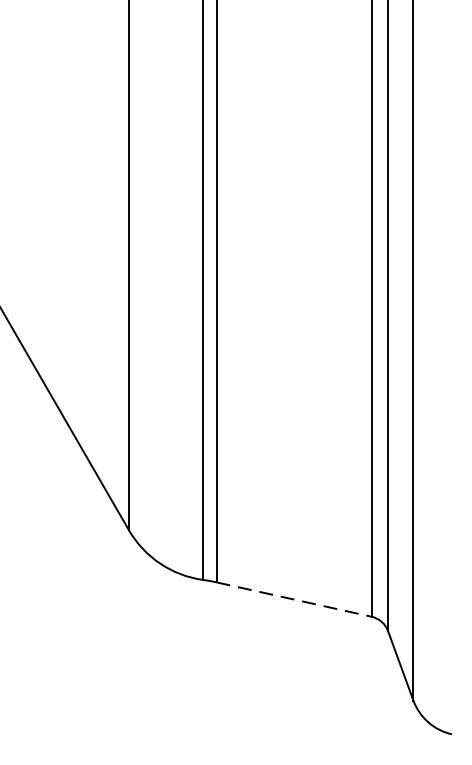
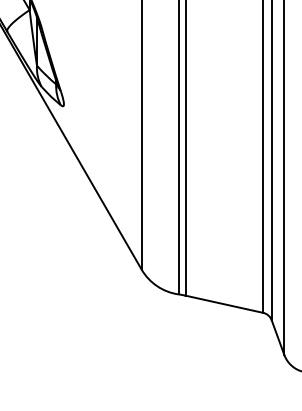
line: (294, 599) -> (224, 304), dashed -> solid

